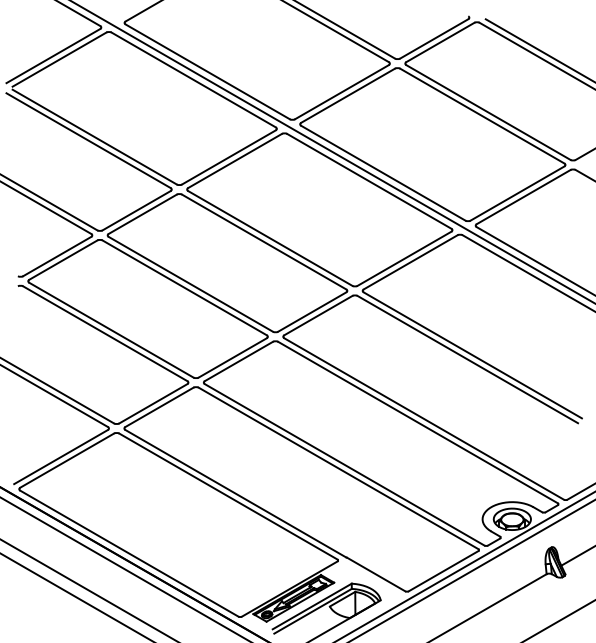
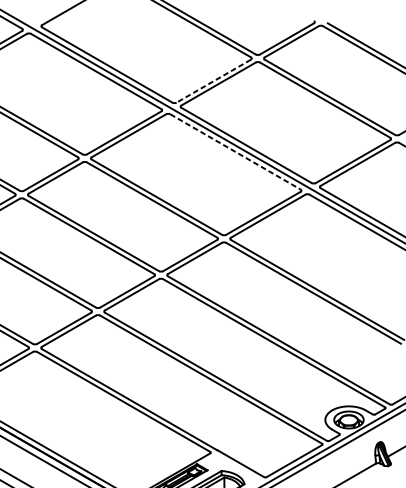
line: (341, 92) -> (213, 81), solid -> dashed
line: (369, 181) -> (235, 152), solid -> dashed

